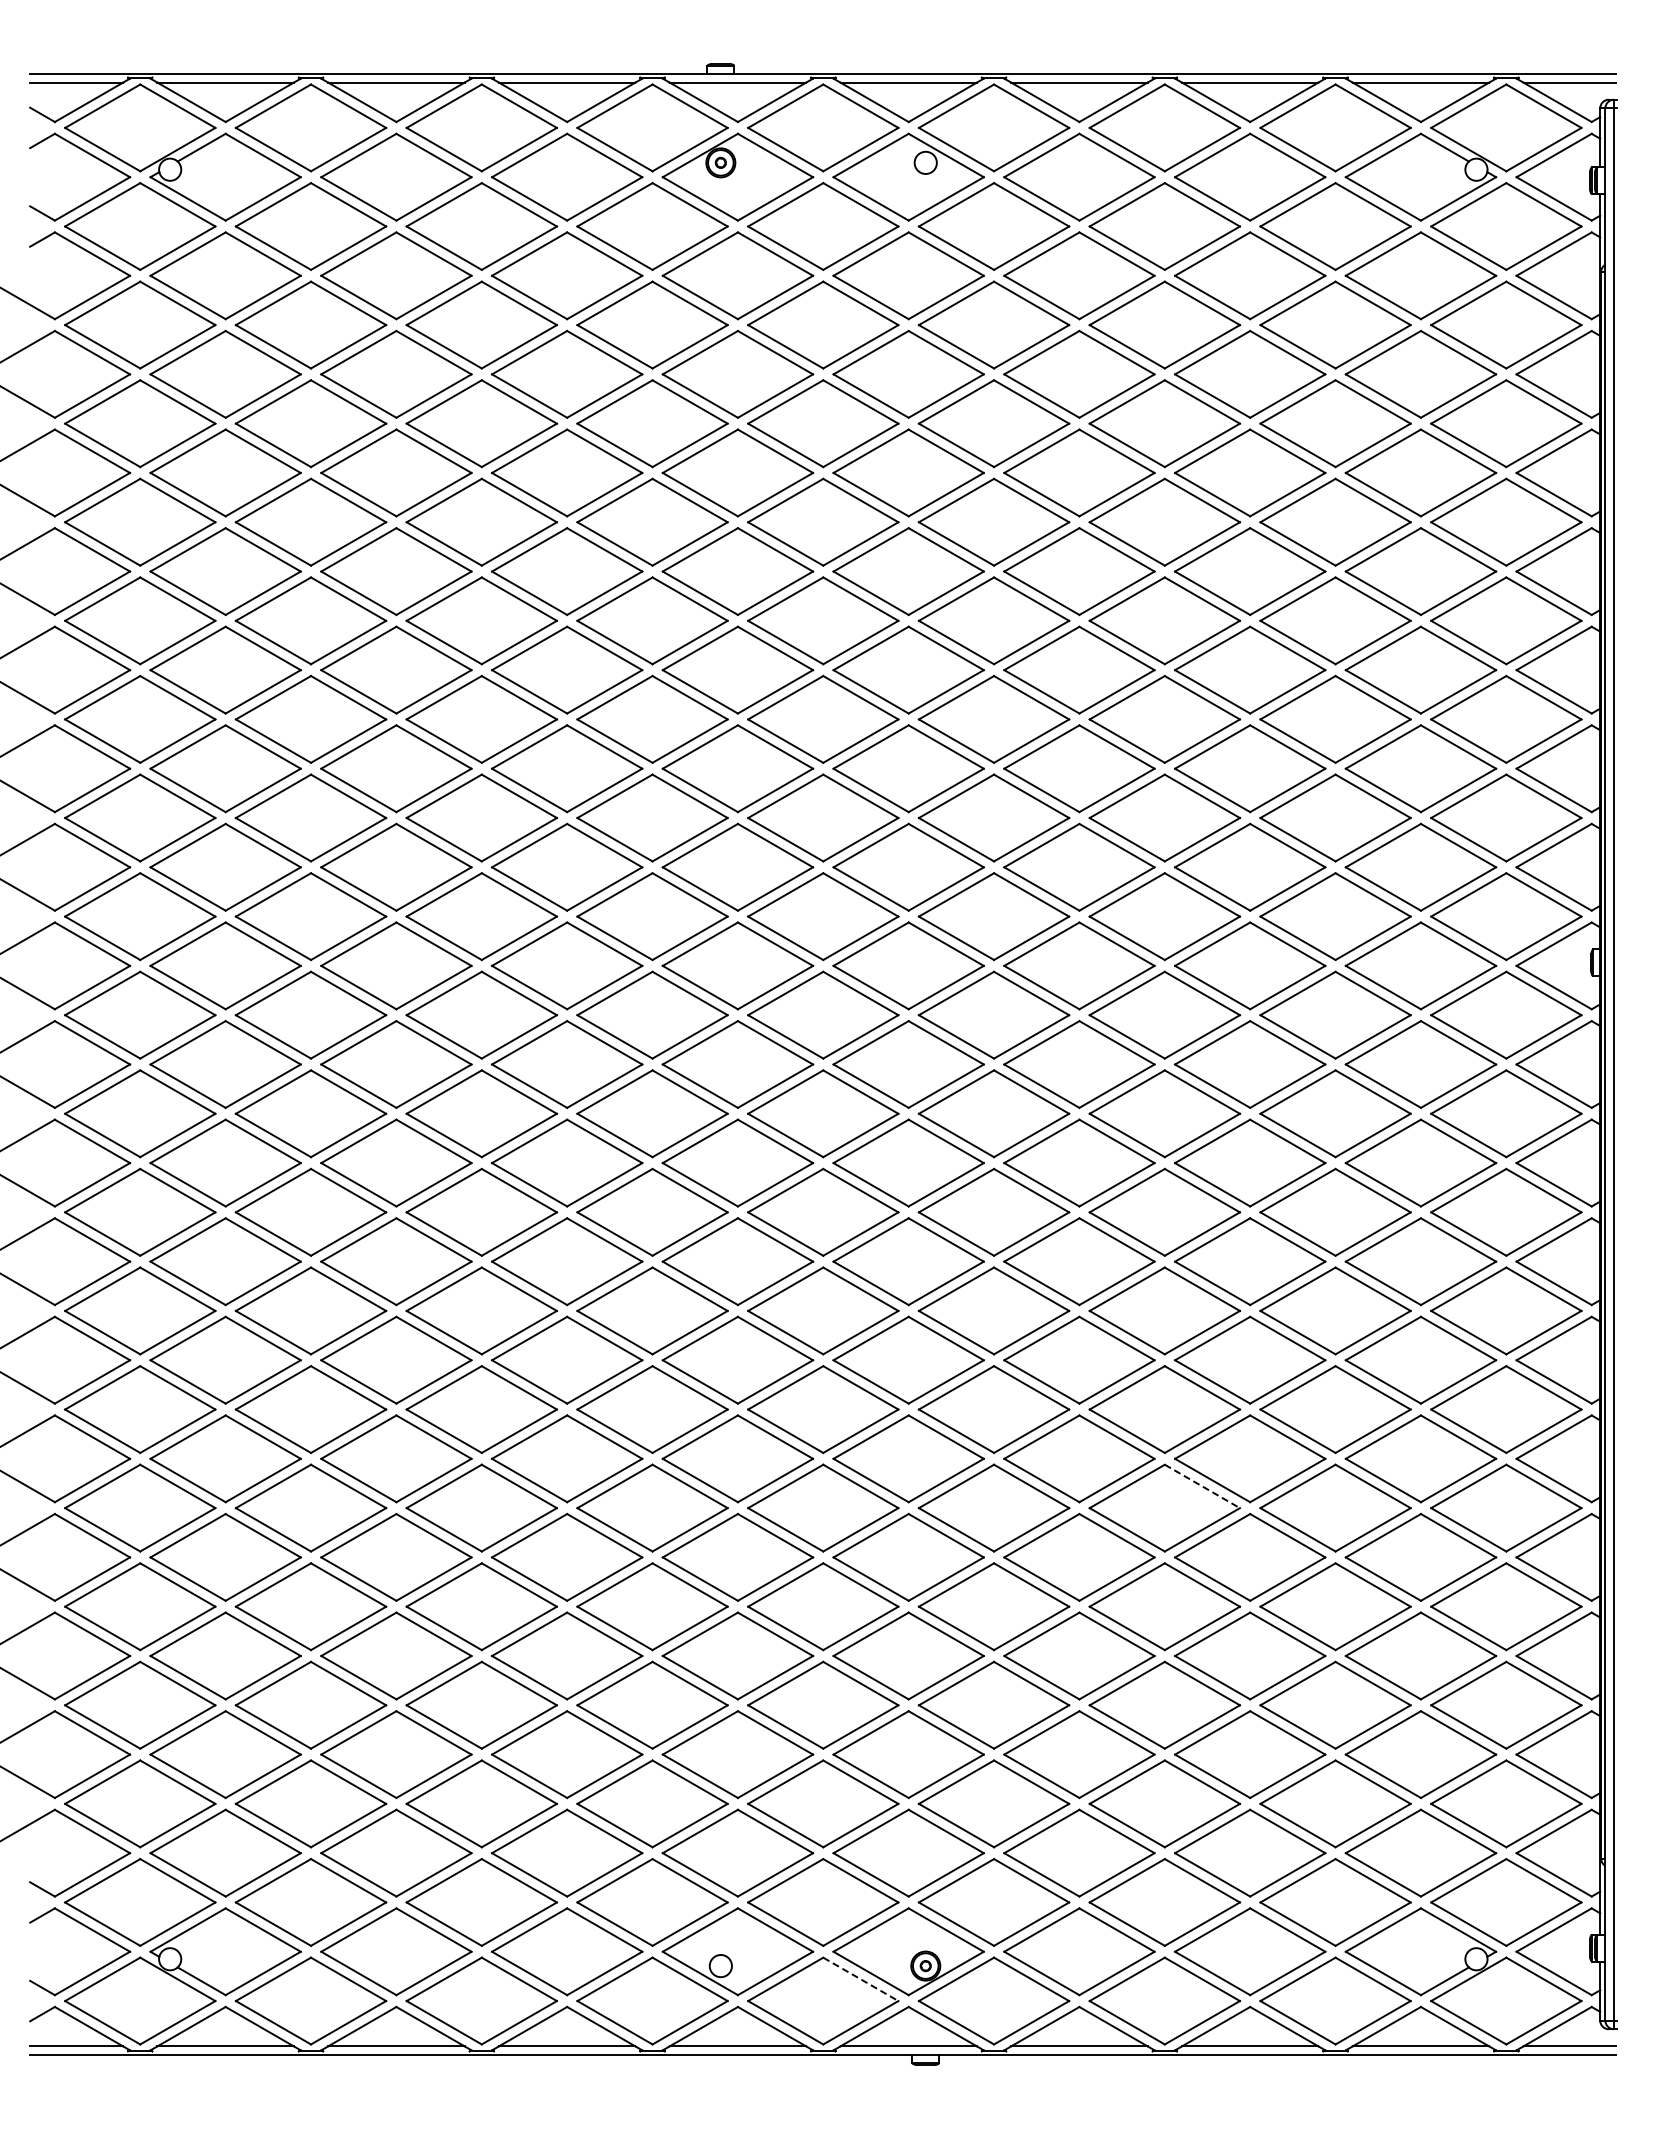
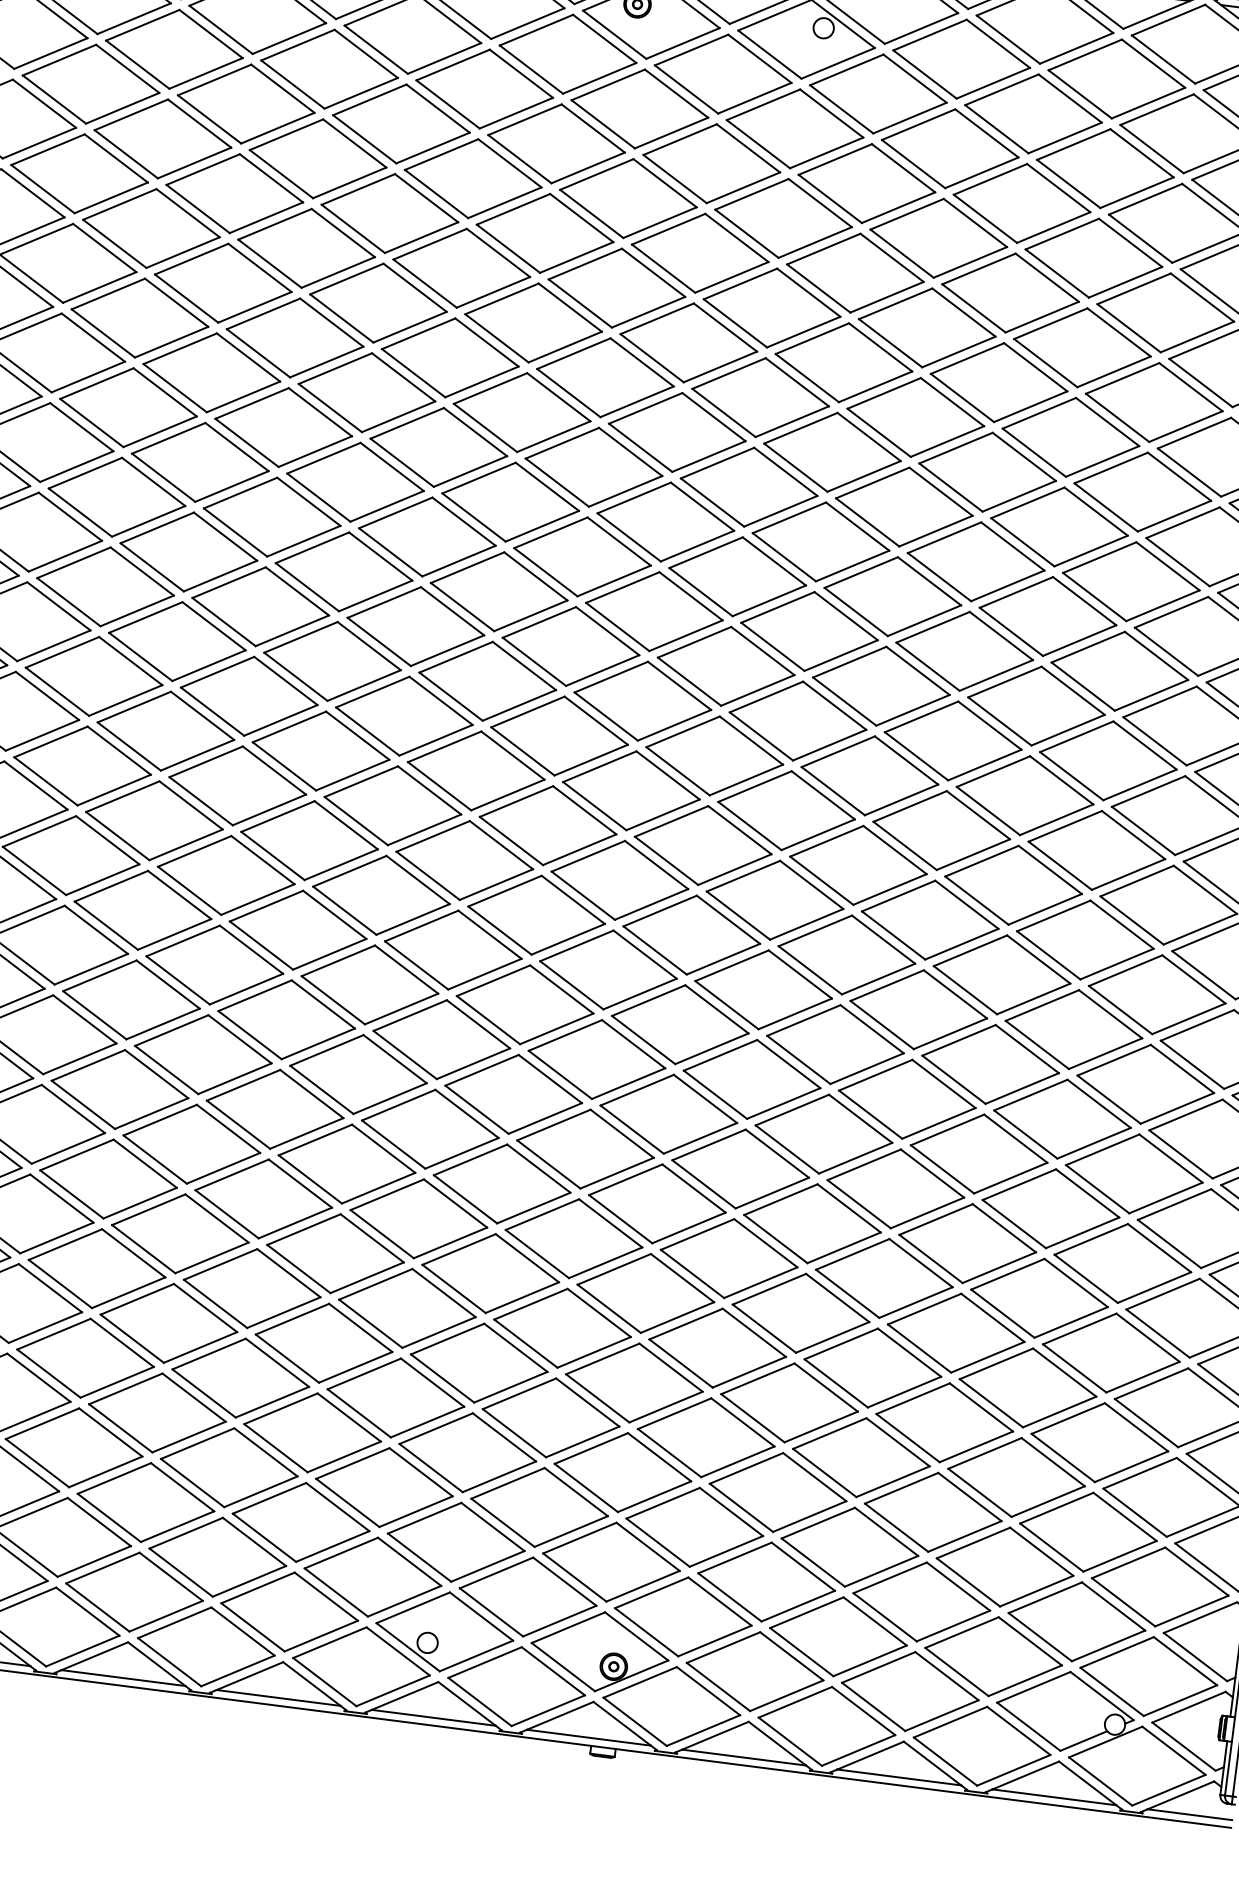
line: (1202, 1486) -> (921, 1263), dashed -> solid
line: (861, 1979) -> (553, 1671), dashed -> solid

